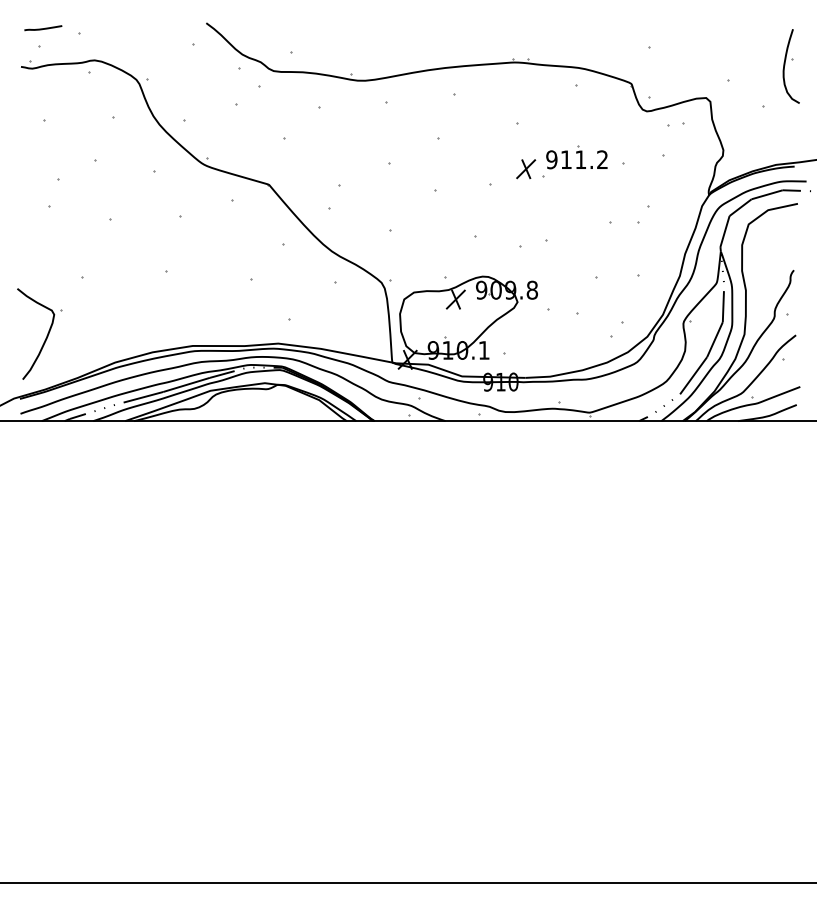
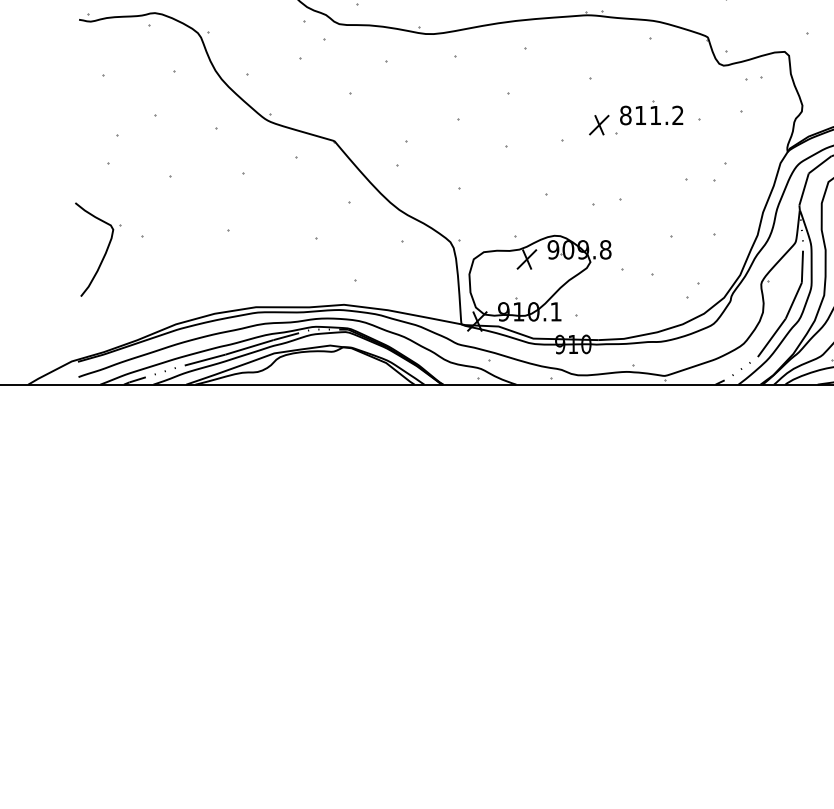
text: (551, 159) -> (625, 115), 911.2 -> 811.2
part: (46, 335) -> (105, 251), moved

